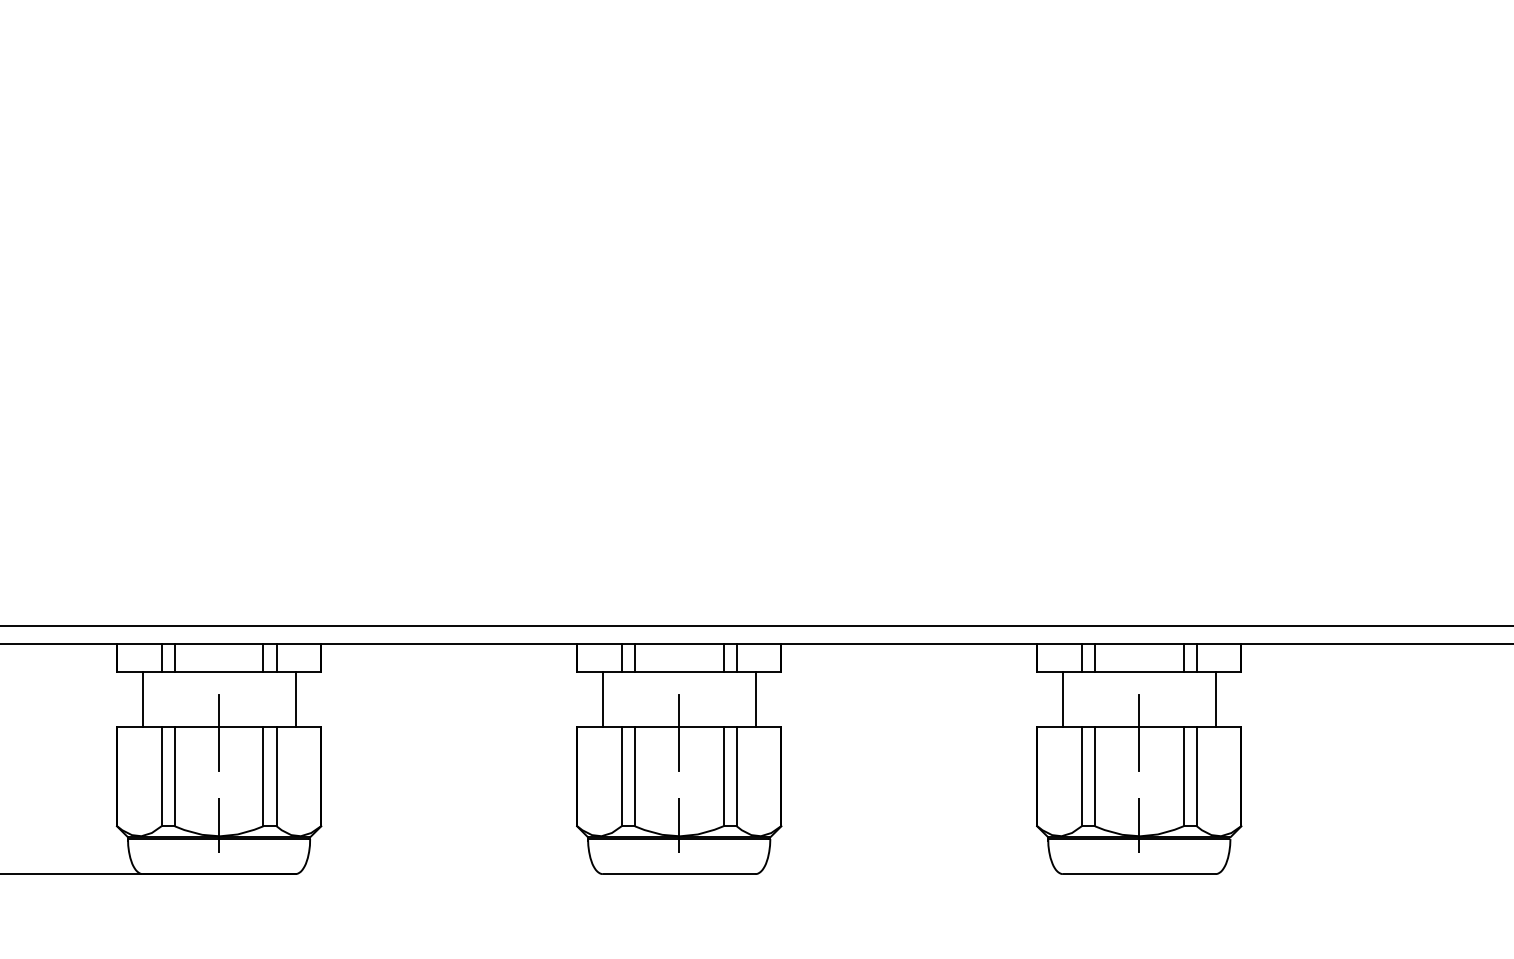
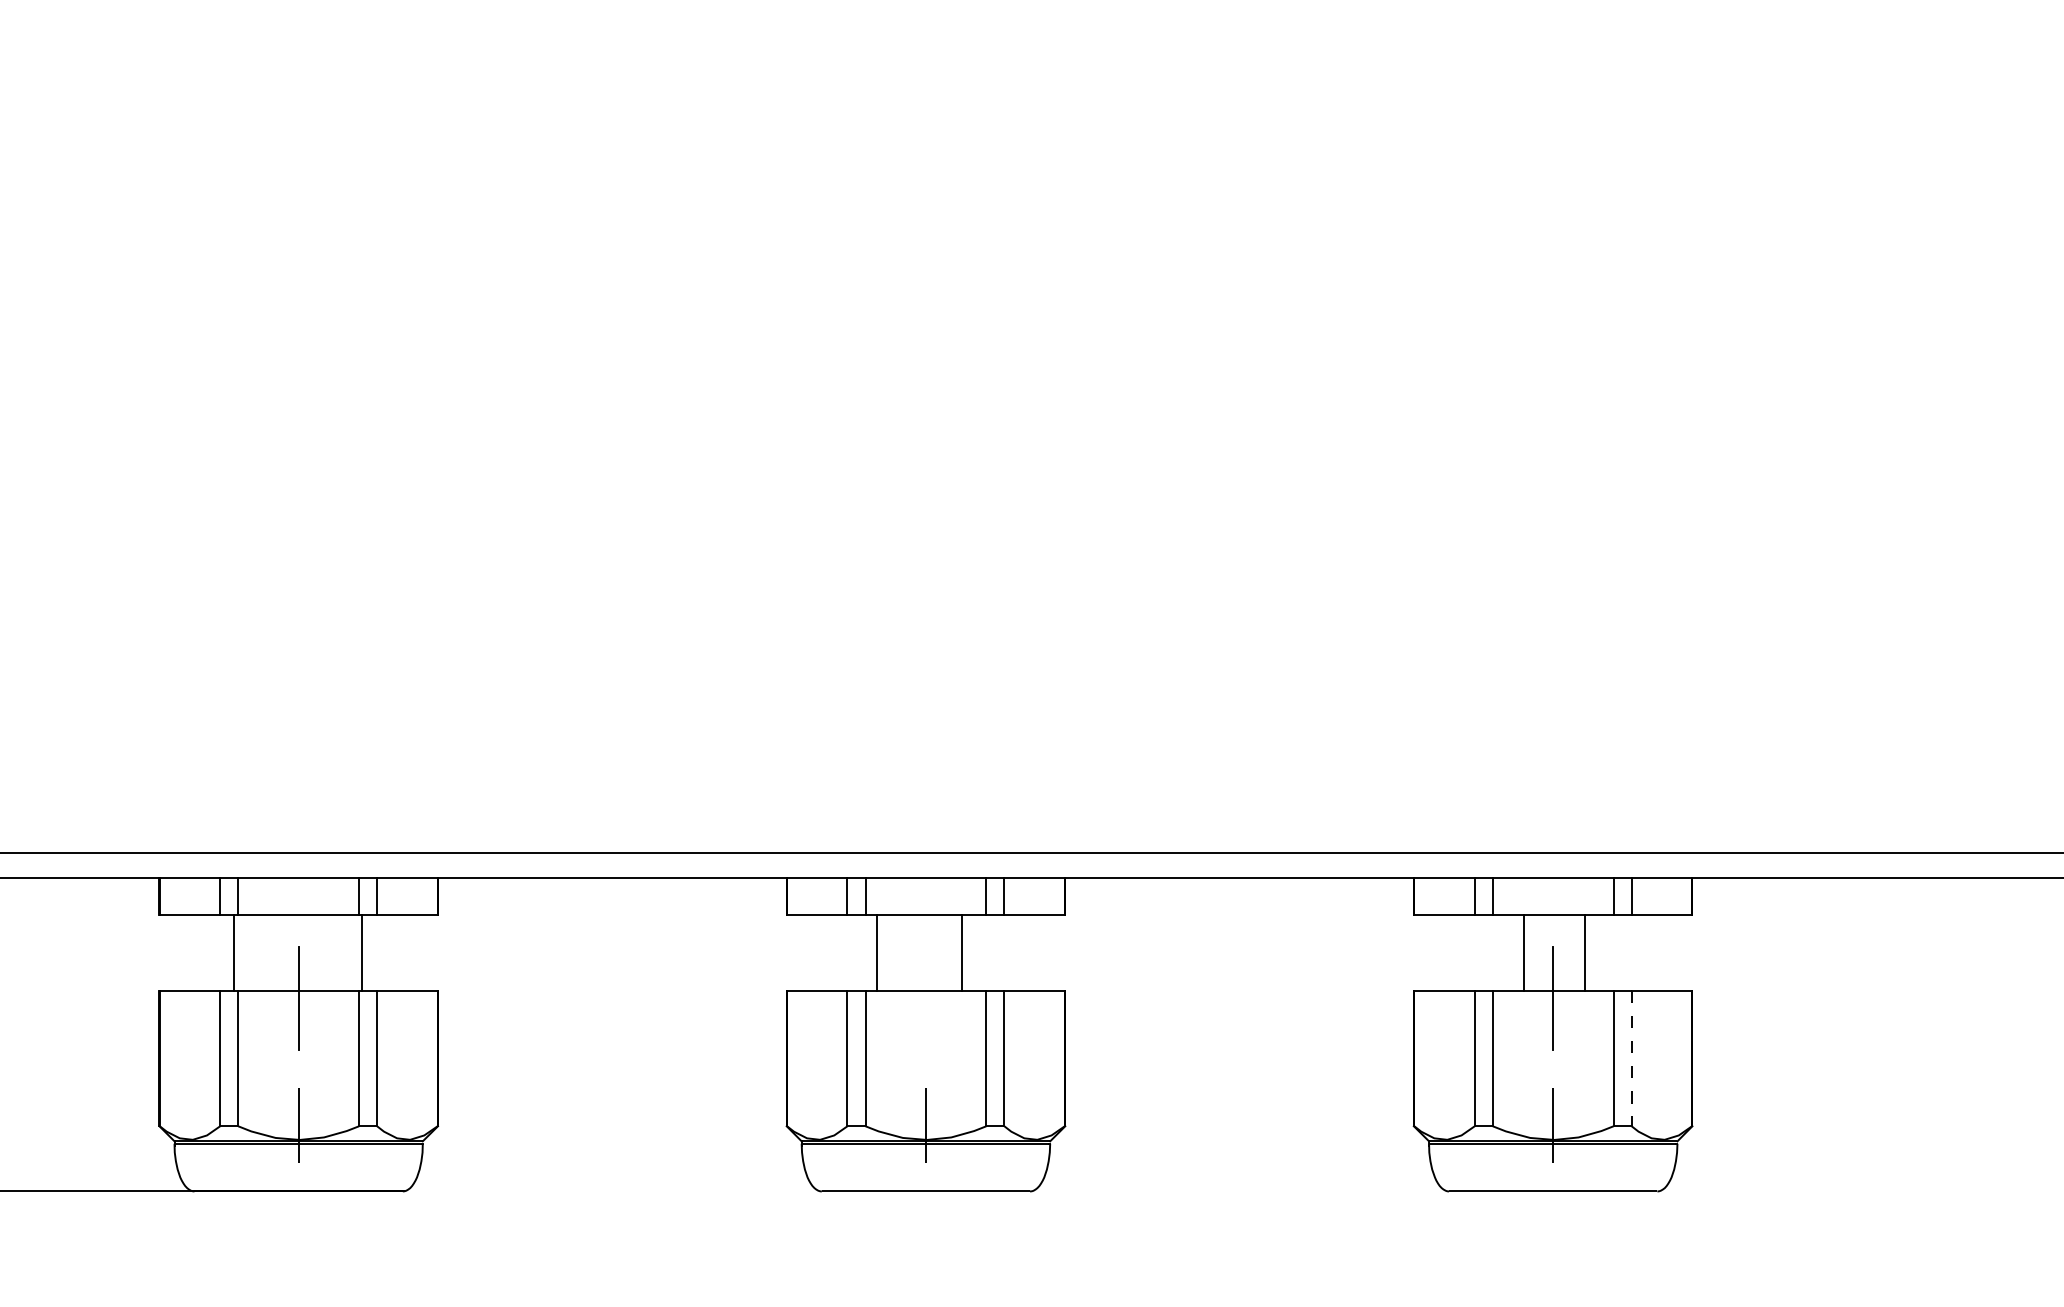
line: (142, 698) -> (234, 952), moved
line: (295, 698) -> (361, 952), moved
line: (602, 698) -> (876, 952), moved
line: (755, 698) -> (962, 952), moved
line: (1063, 698) -> (1524, 952), moved
line: (1215, 698) -> (1585, 952), moved
line: (679, 732) -> (926, 998), removed
line: (1196, 776) -> (1631, 1058), solid -> dashed

